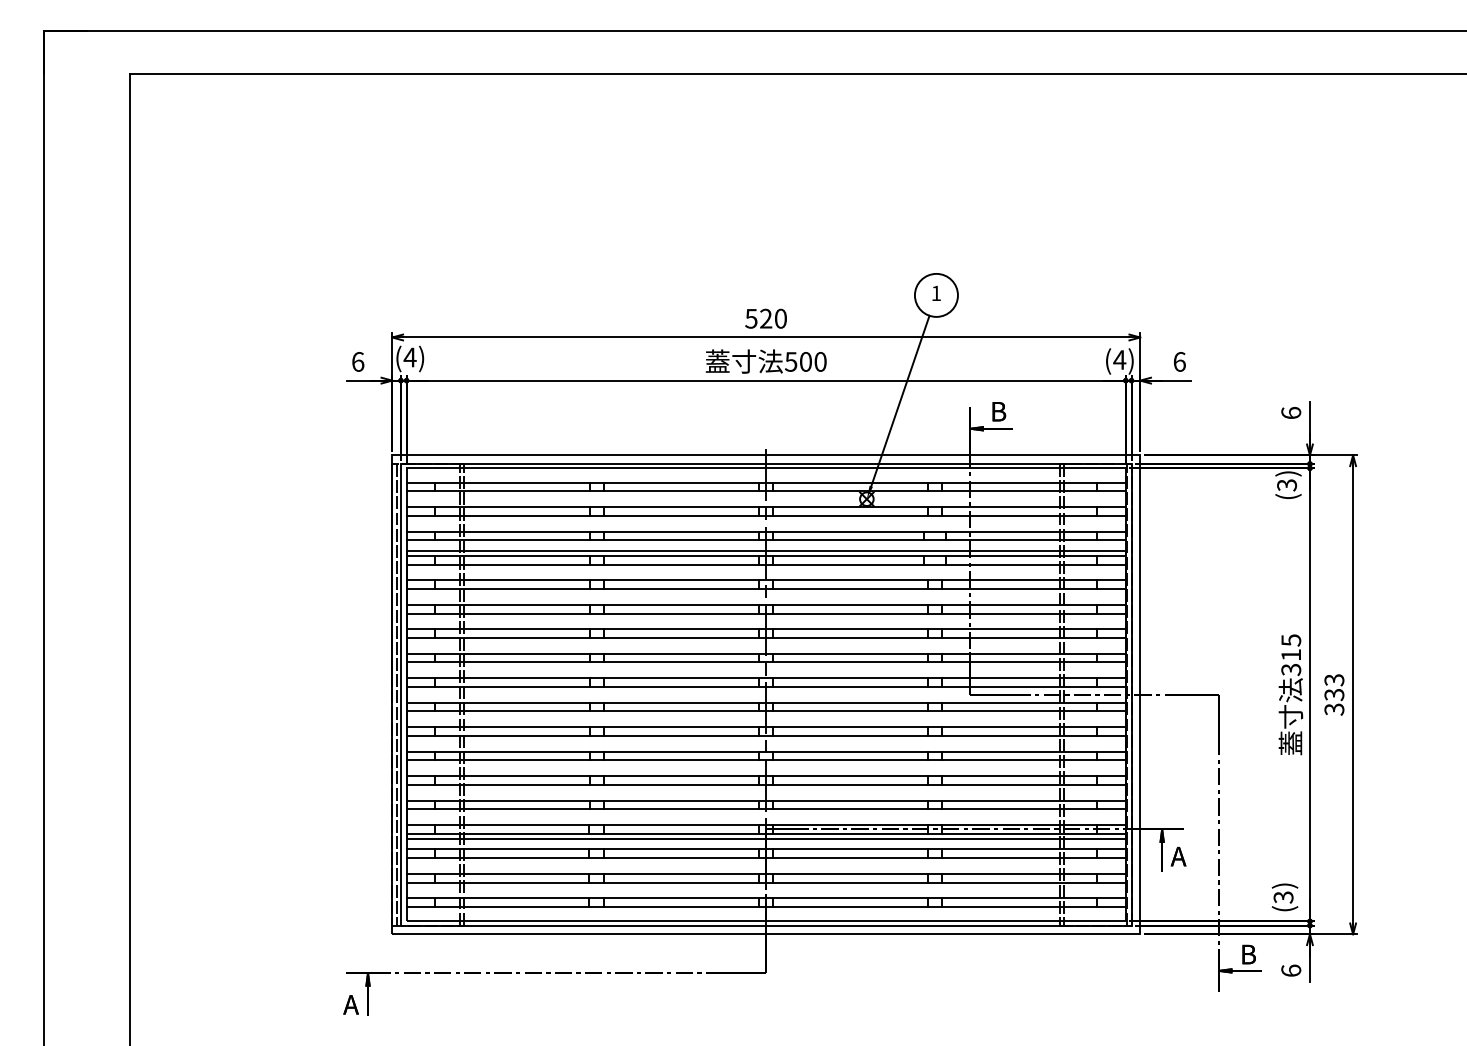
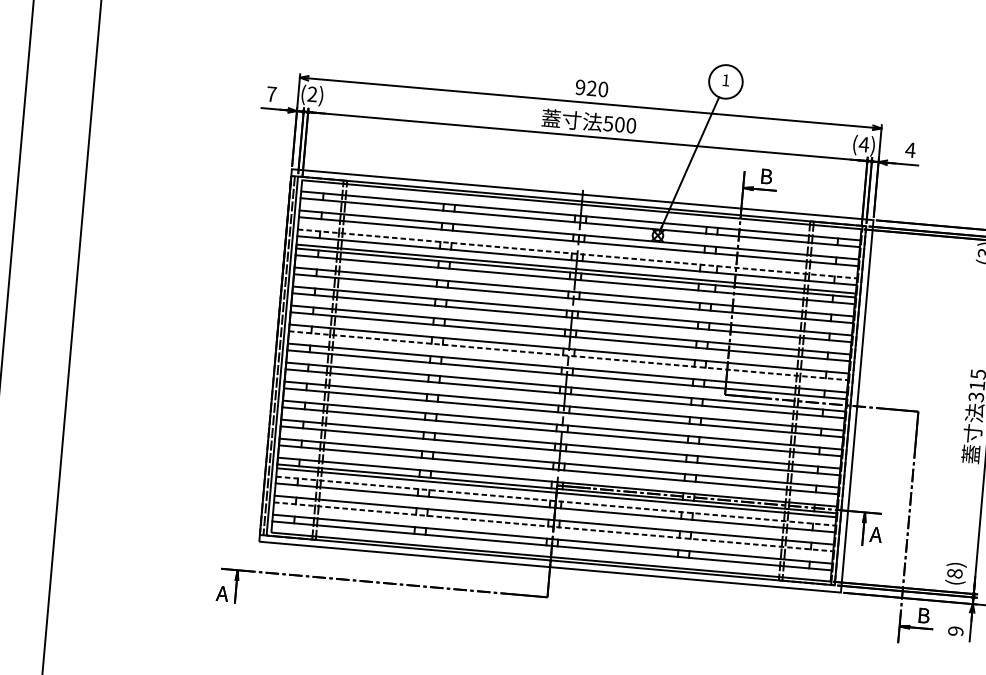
text: (751, 318) -> (580, 87), 520 -> 920
text: (409, 357) -> (311, 94), (4) -> (2)
text: (358, 361) -> (271, 93), 6 -> 7
text: (1179, 361) -> (910, 149), 6 -> 4
line: (766, 531) -> (577, 253), solid -> dashed
line: (766, 662) -> (568, 355), solid -> dashed
line: (766, 849) -> (556, 501), solid -> dashed
line: (766, 882) -> (553, 526), solid -> dashed
text: (1283, 897) -> (954, 573), (3) -> (8)
text: (1291, 970) -> (956, 631), 6 -> 9

